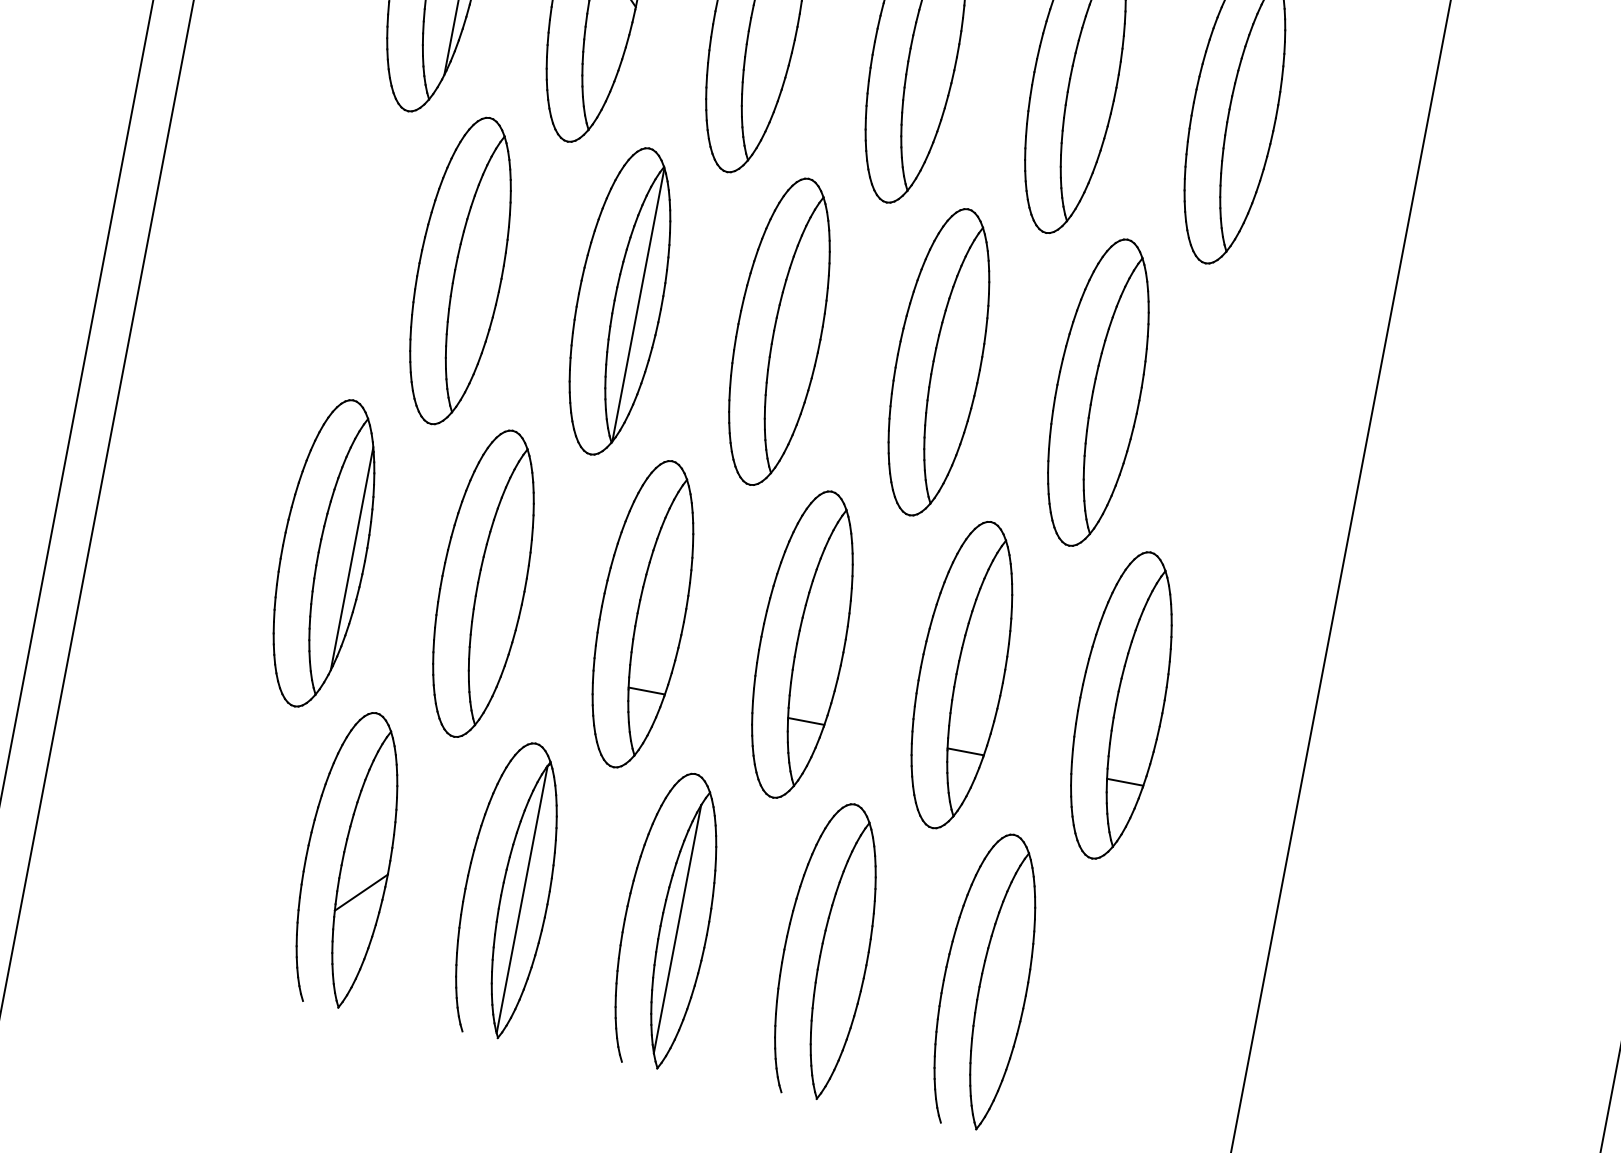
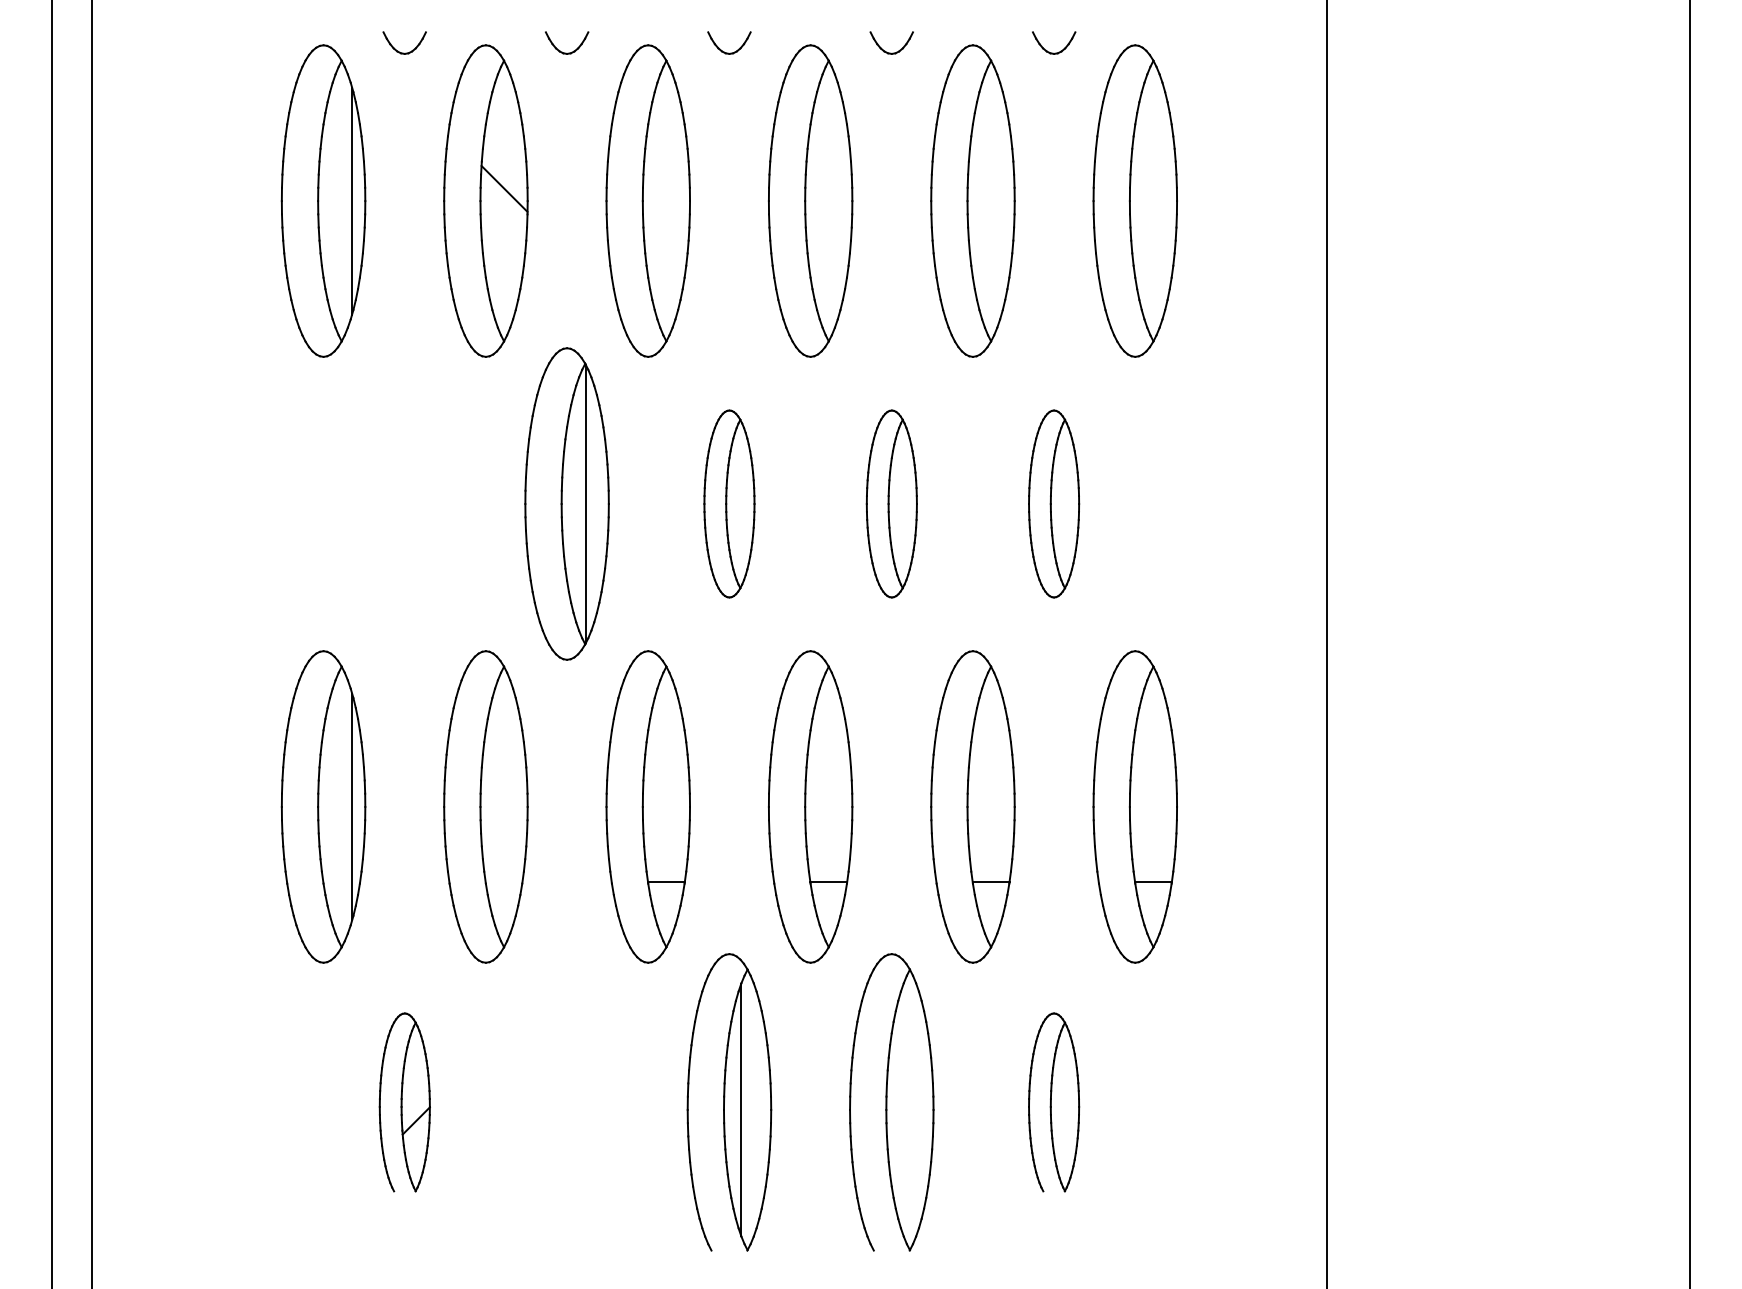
part: (460, 270) -> (404, 503), removed
part: (779, 331) -> (729, 503), size x0.6
part: (938, 361) -> (891, 503), size x0.6
part: (1097, 392) -> (1053, 503), size x0.6
part: (348, 858) -> (404, 1102), size x0.6
part: (507, 889) -> (566, 1102), removed
part: (985, 980) -> (1053, 1102), size x0.6

